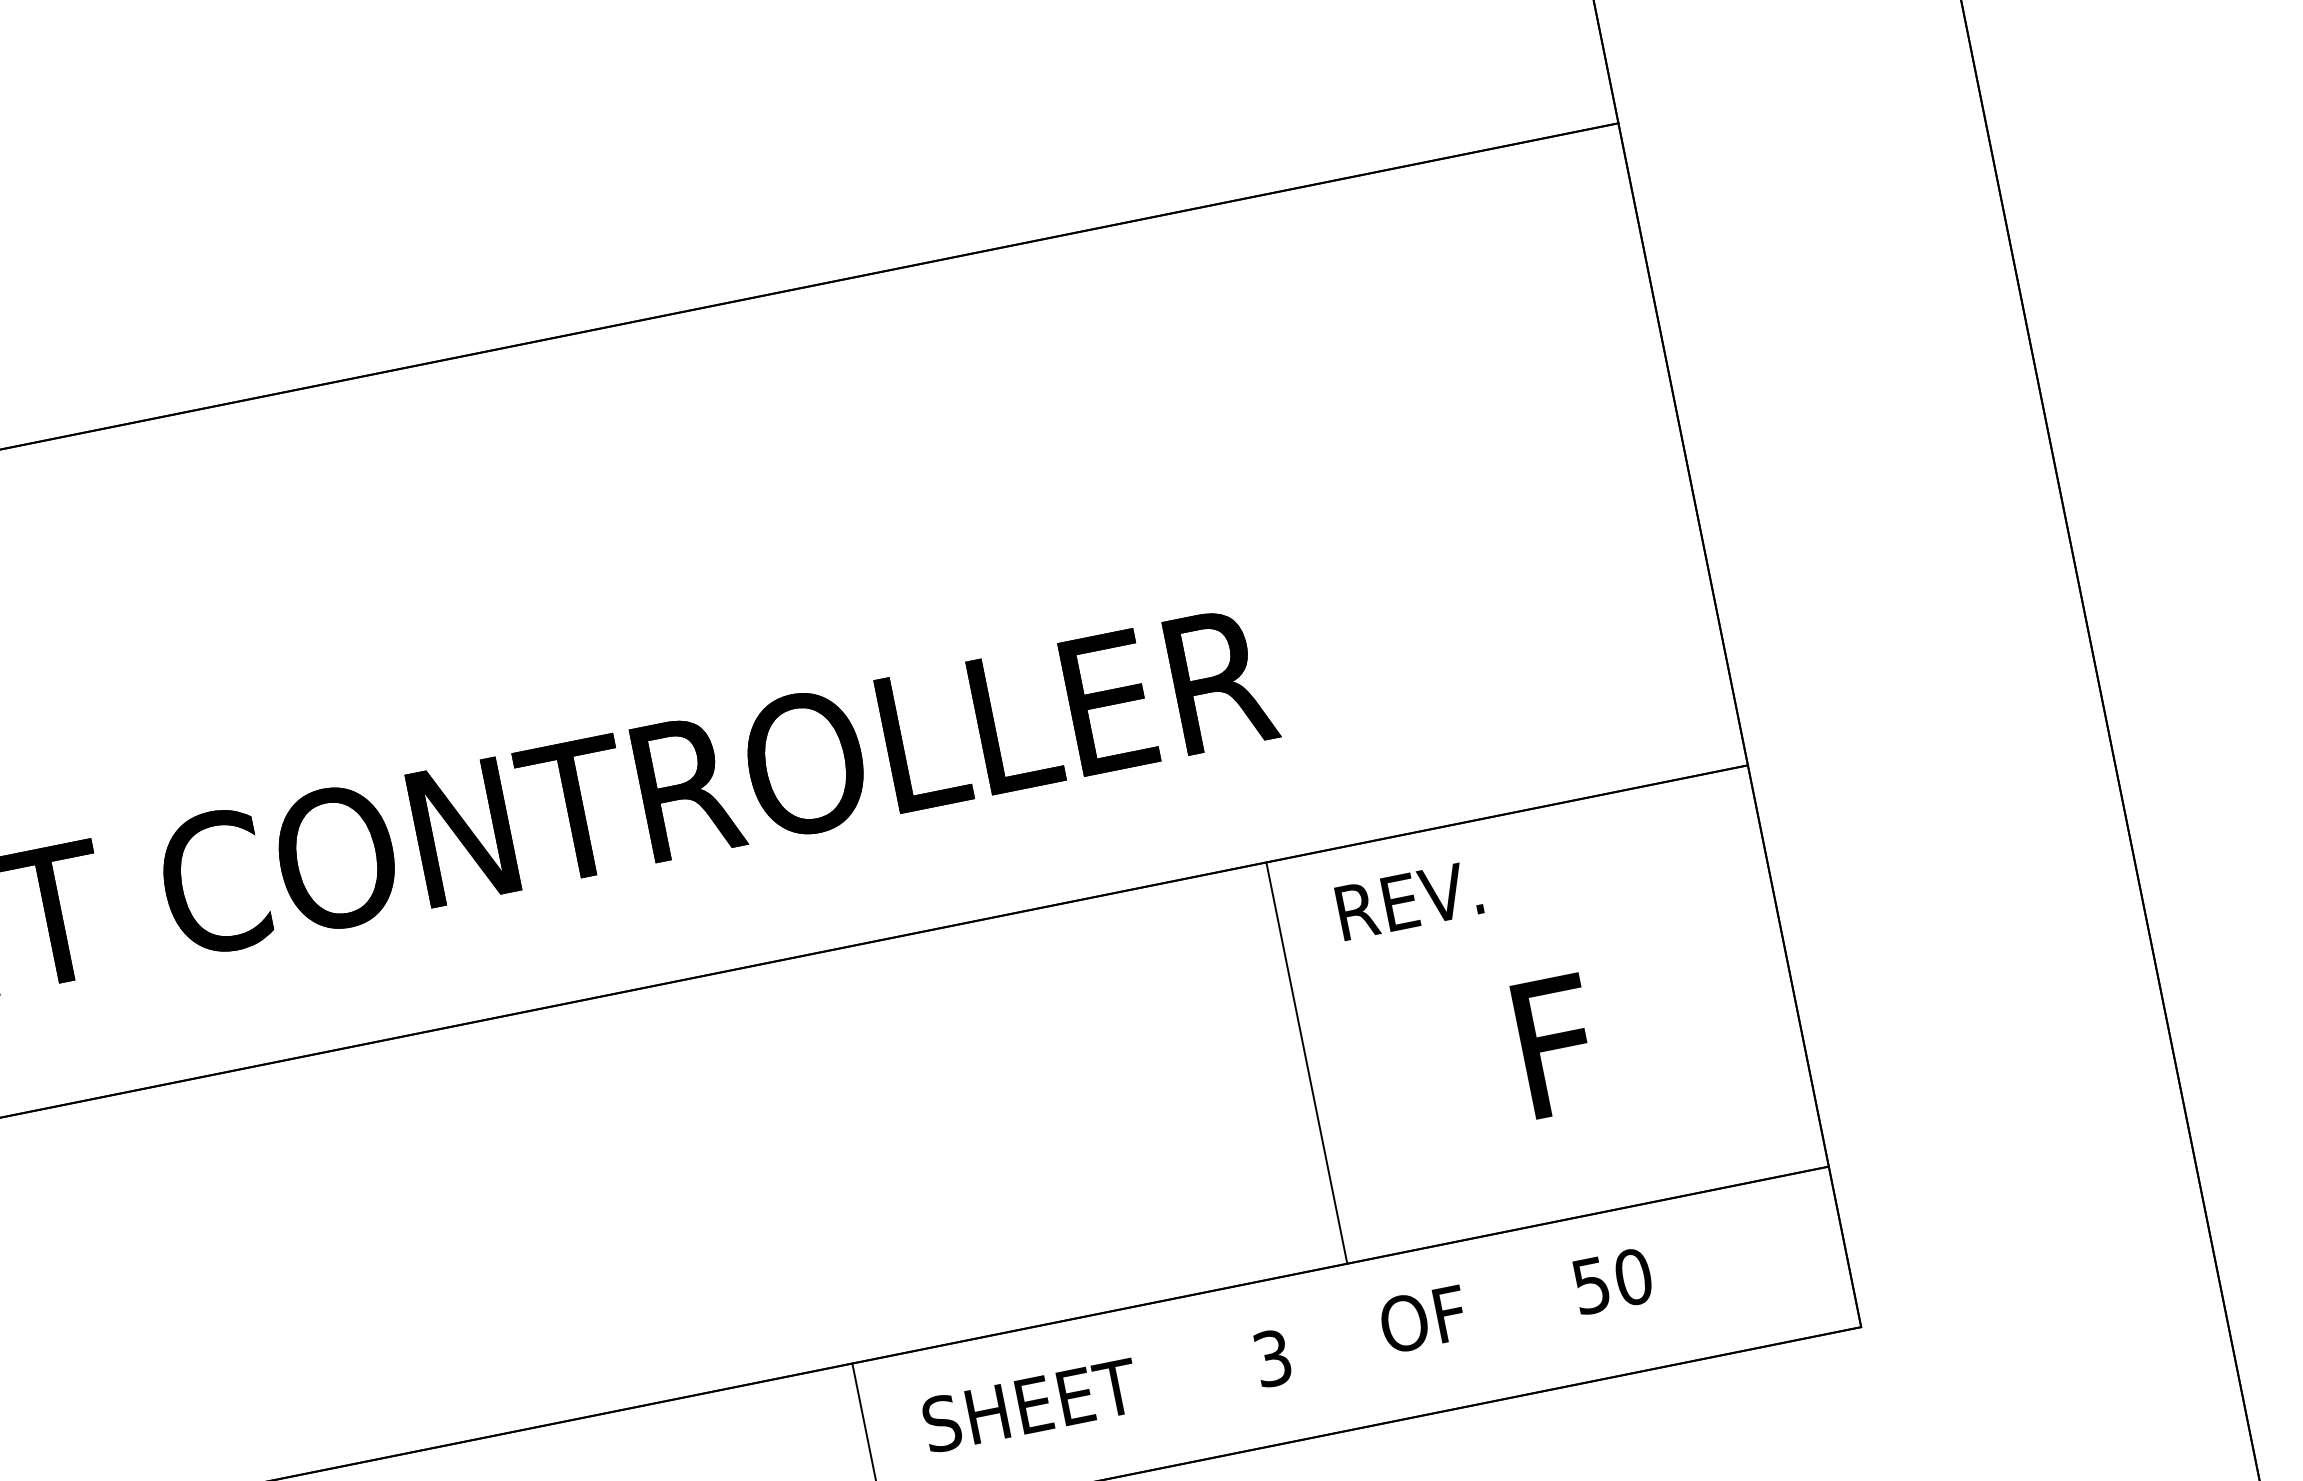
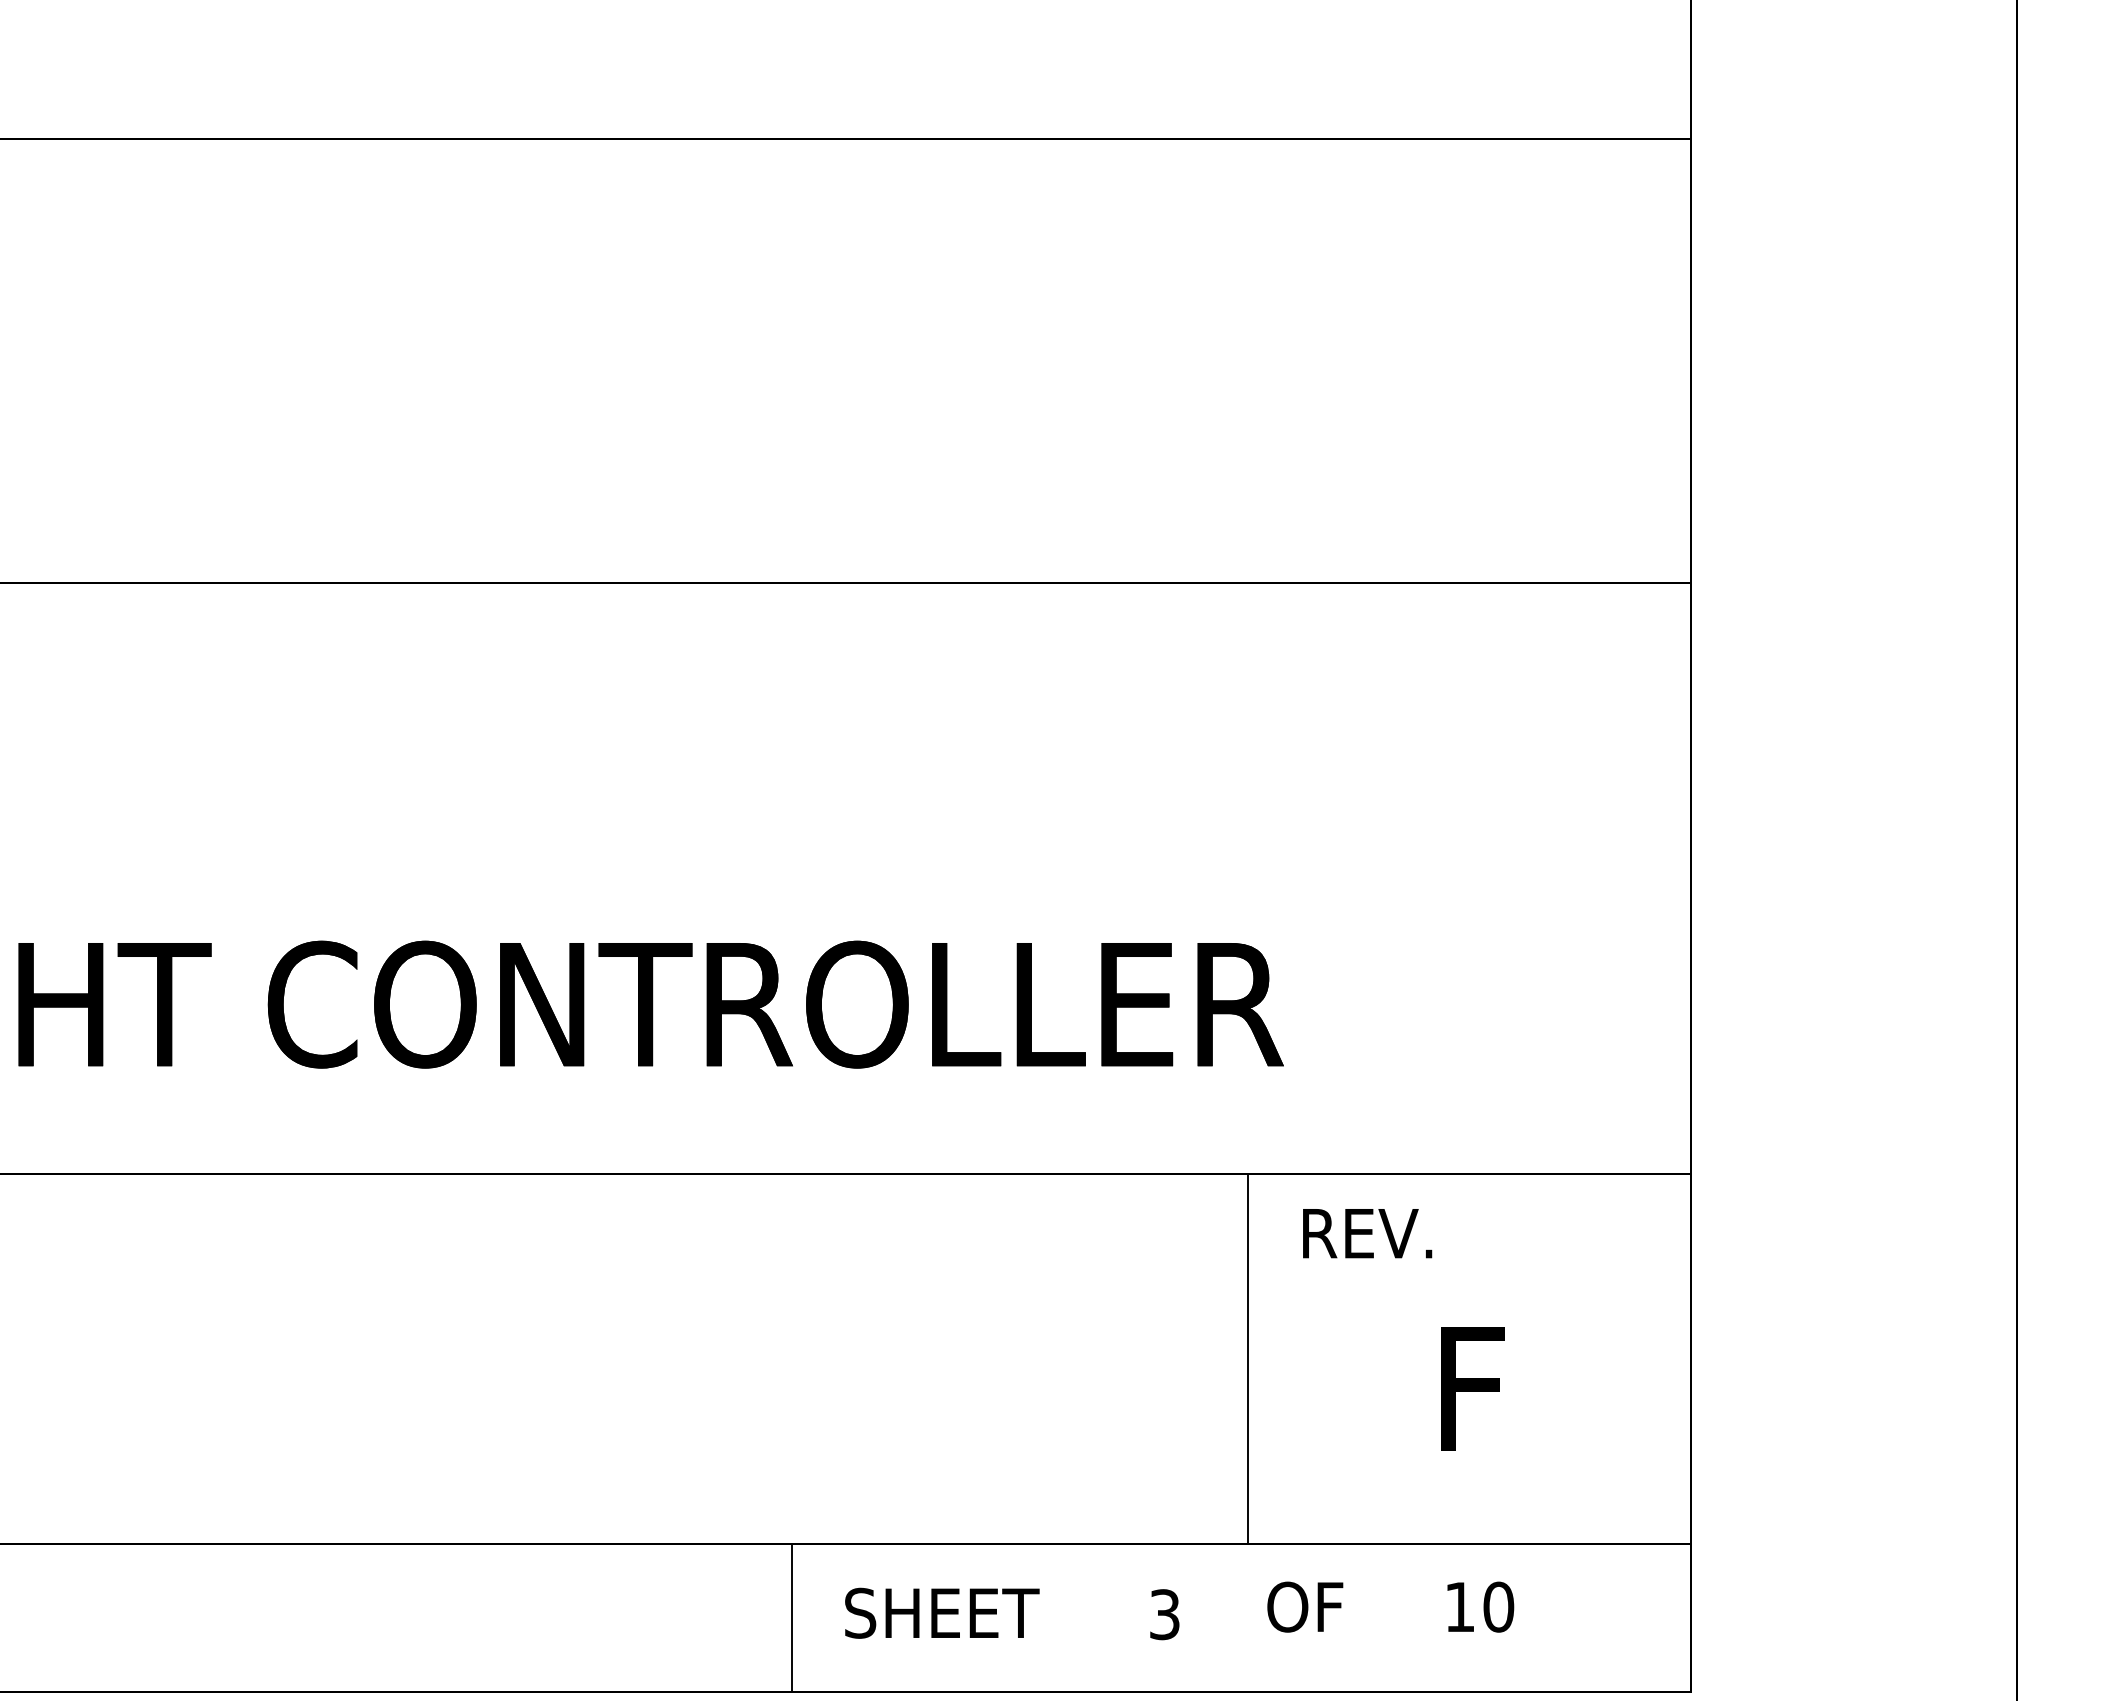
text: (1590, 1286) -> (1459, 1607), 50 -> 10

